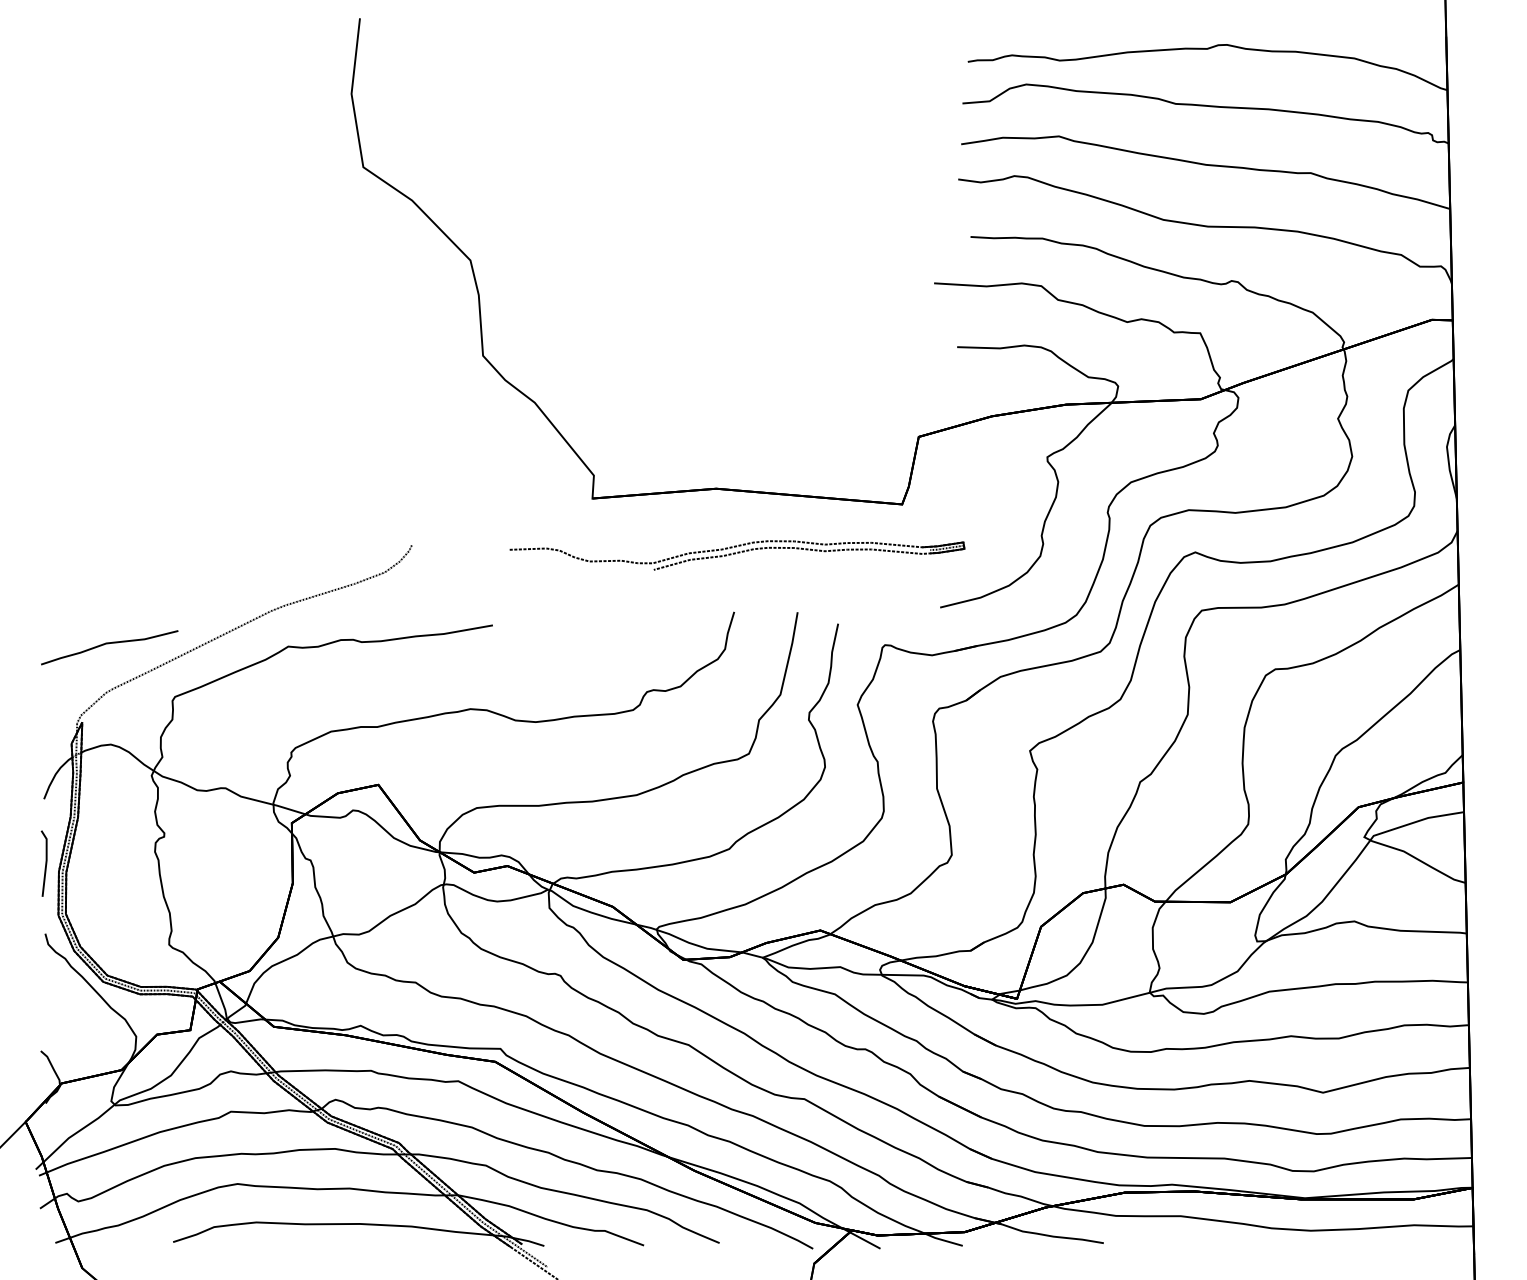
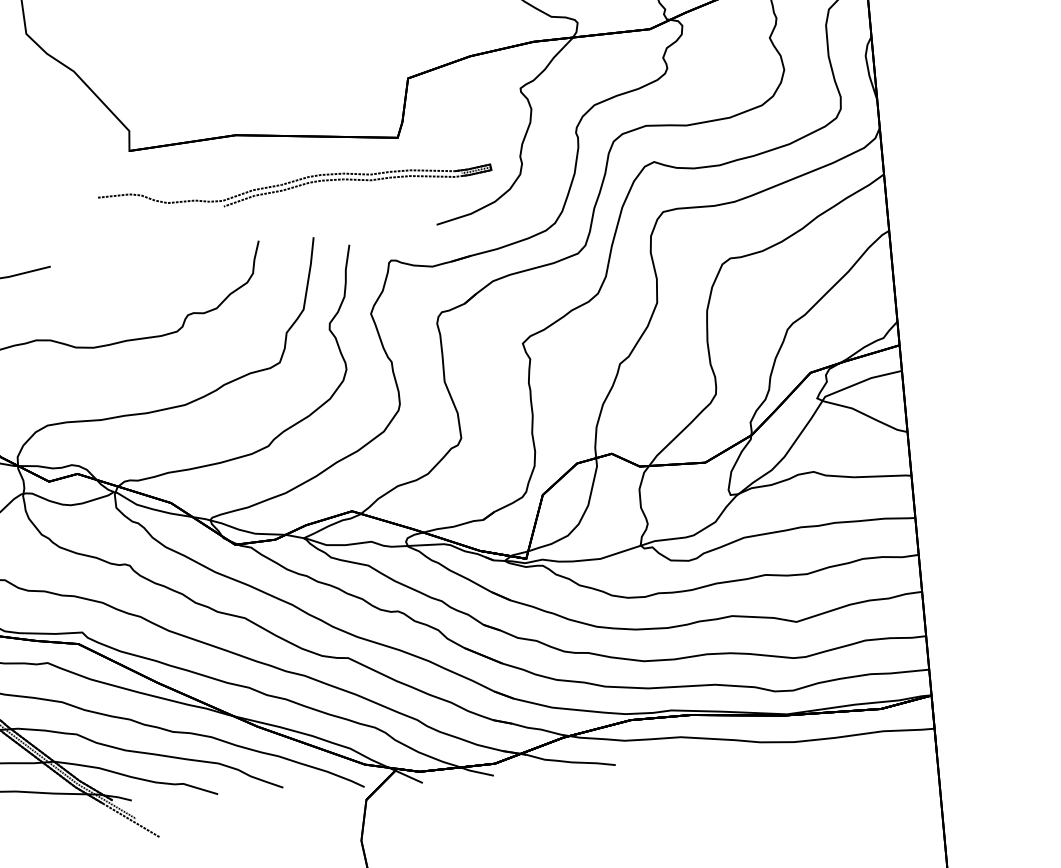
part: (737, 555) -> (295, 189), moved

